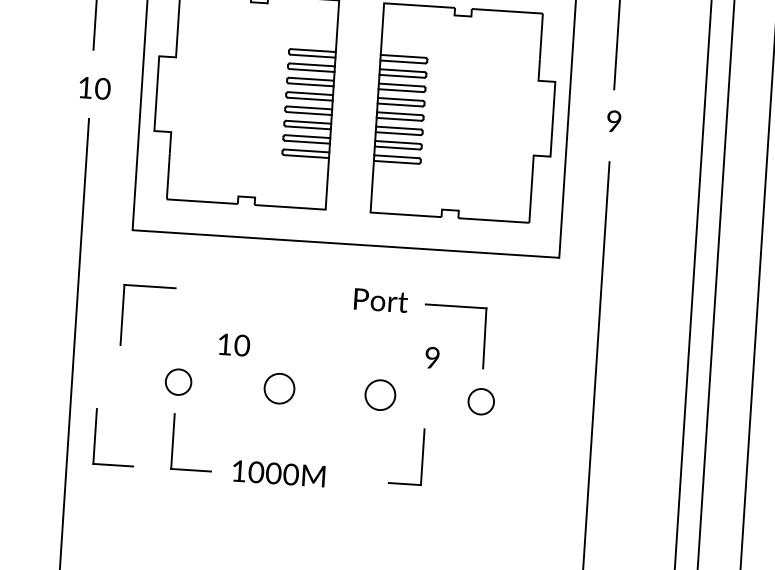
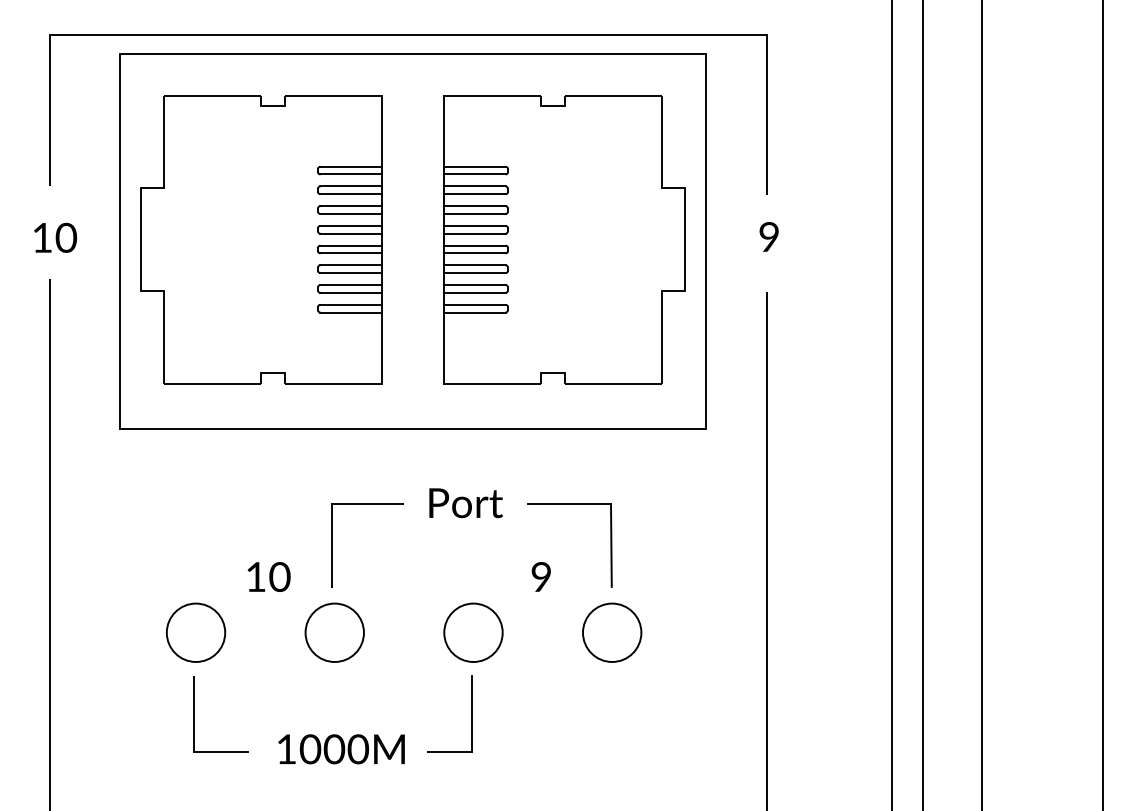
part: (122, 314) -> (332, 545), moved
circle: (178, 381) -> (195, 632), size x1.67
circle: (279, 388) -> (334, 632), size x1.43
circle: (380, 395) -> (473, 632), size x1.43
circle: (481, 401) -> (612, 632), size x1.67
part: (95, 436) -> (87, 714), removed
part: (422, 456) -> (471, 713), moved

